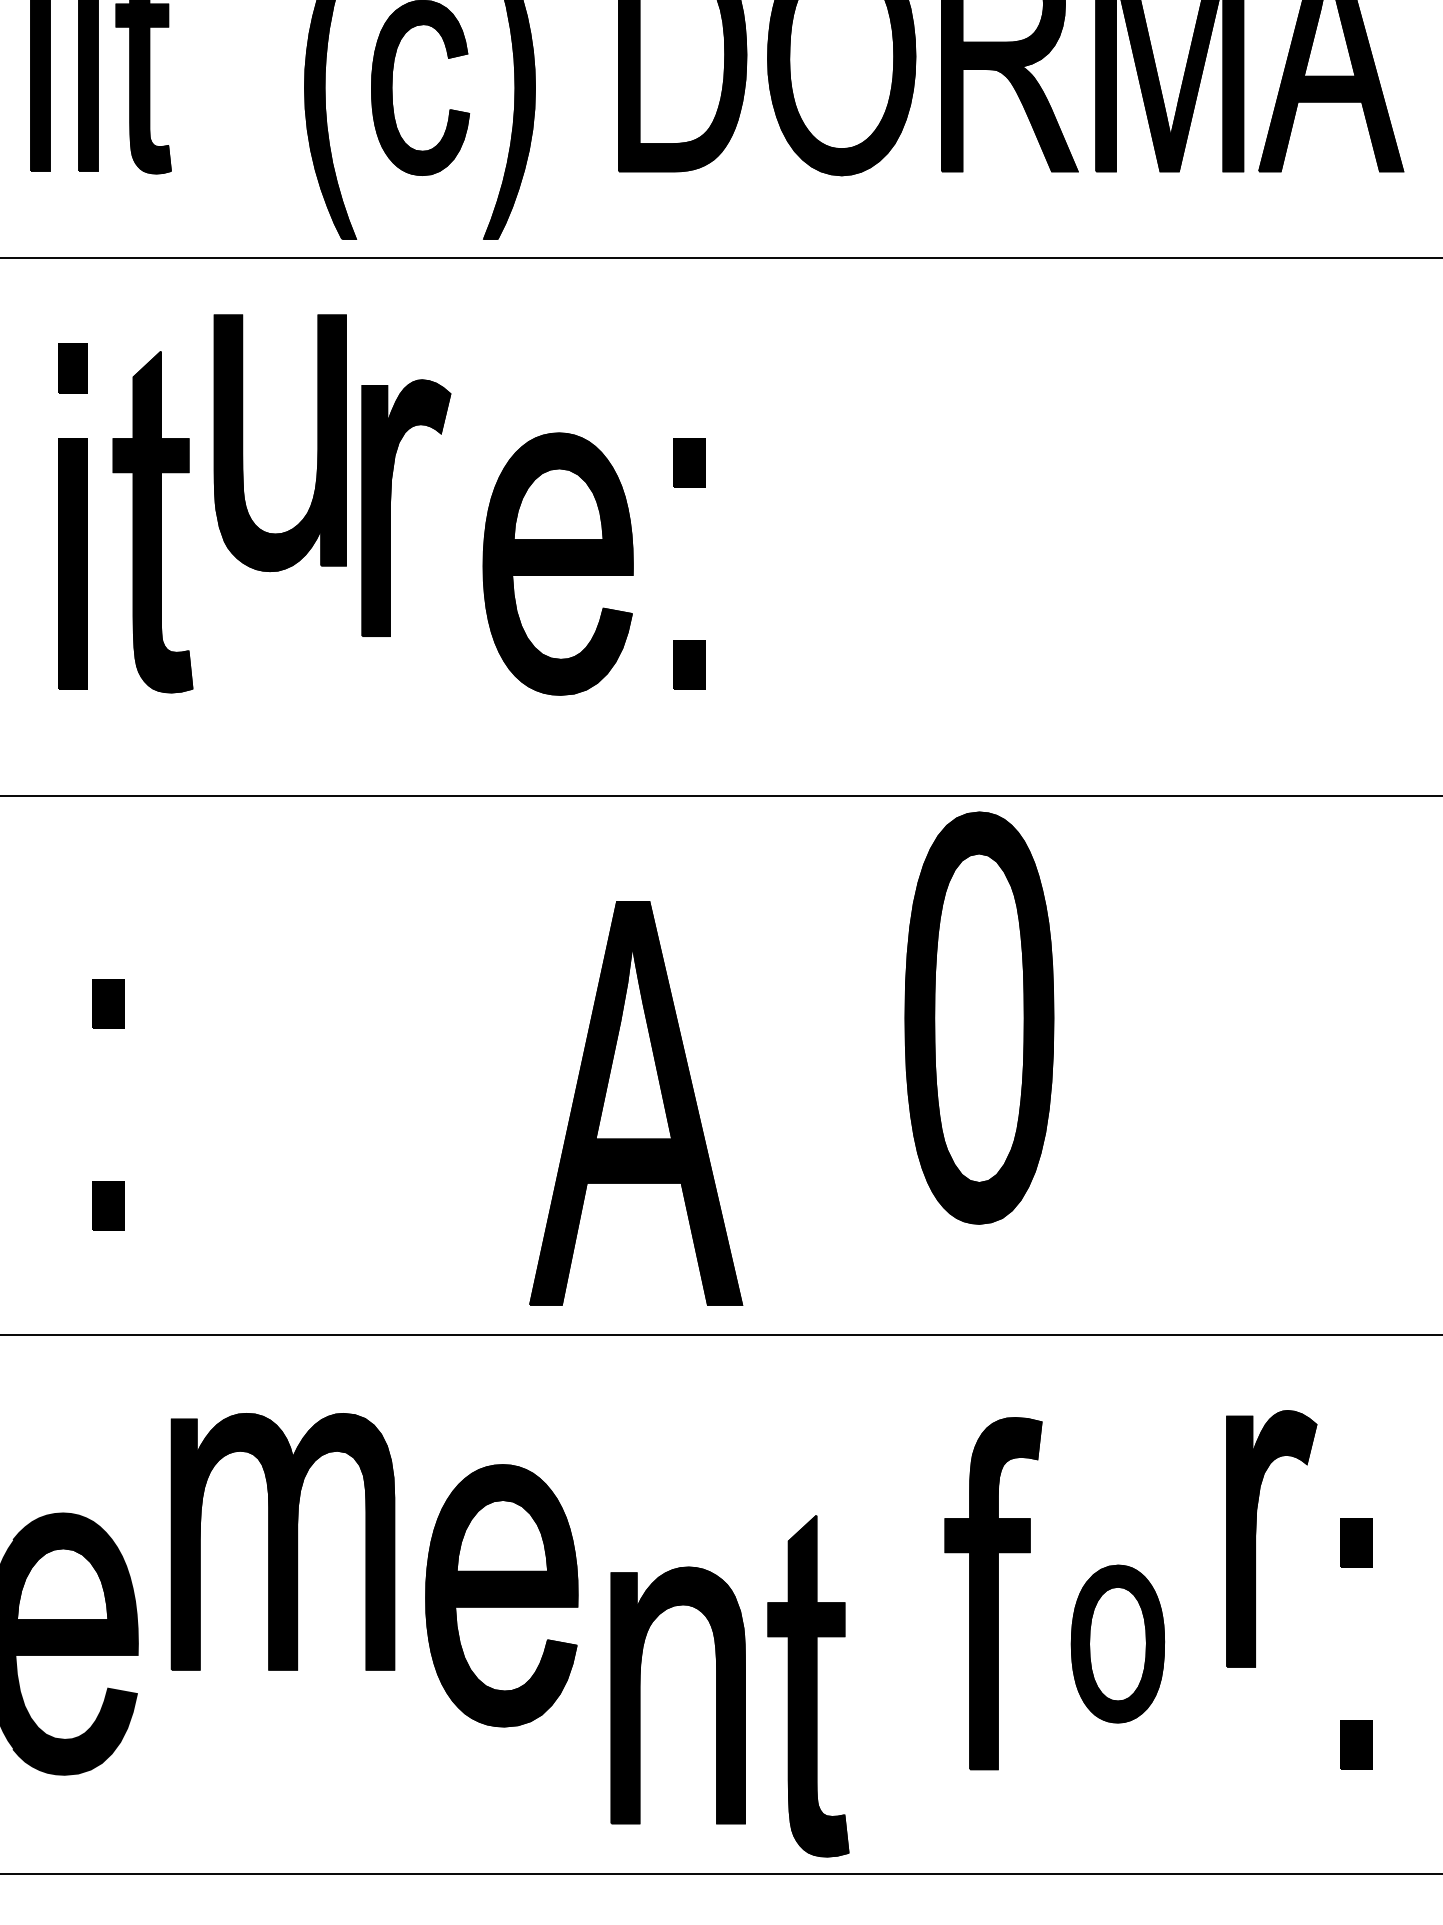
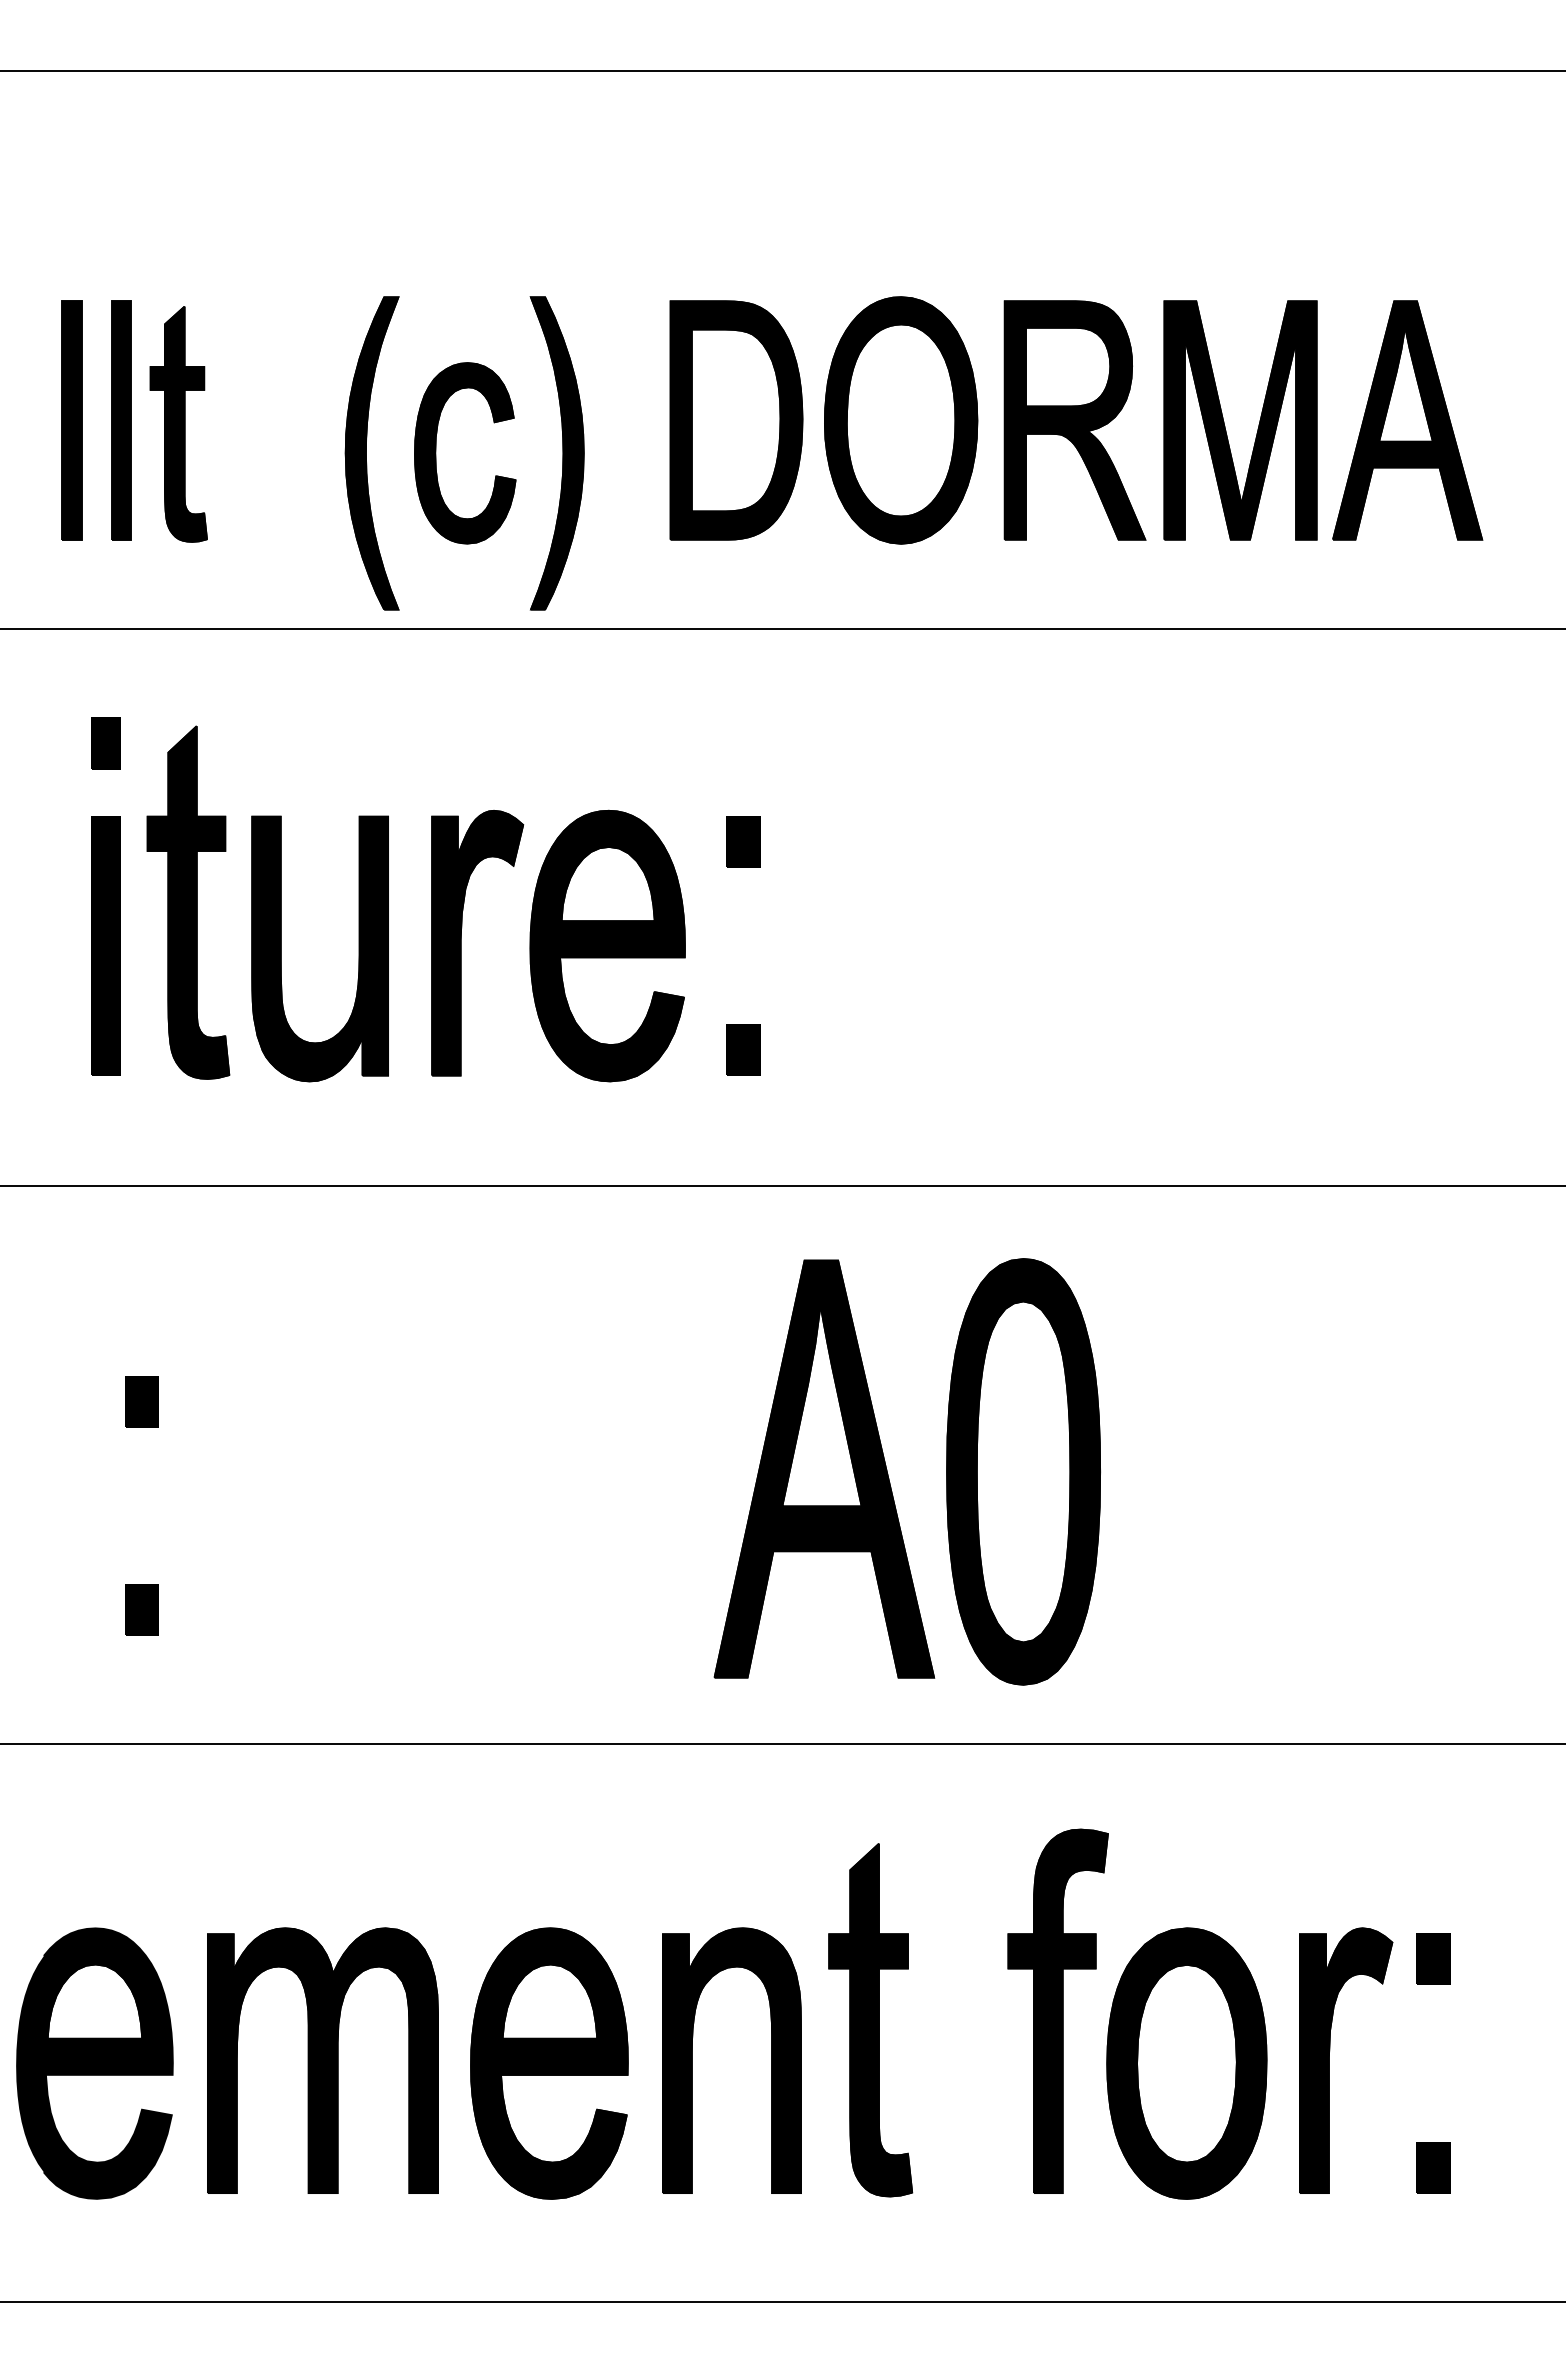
part: (242, 442) -> (281, 948), moved
part: (390, 508) -> (461, 943), moved
part: (979, 1017) -> (1023, 1471), moved
part: (636, 1102) -> (824, 1468), moved
part: (1255, 1538) -> (1329, 2060), moved
part: (282, 1541) -> (322, 2060), moved
part: (501, 1595) -> (549, 2063), moved
part: (1117, 1644) -> (1186, 2063), size x1.67
part: (808, 1686) -> (870, 2020), moved
part: (640, 1695) -> (692, 2060), moved

